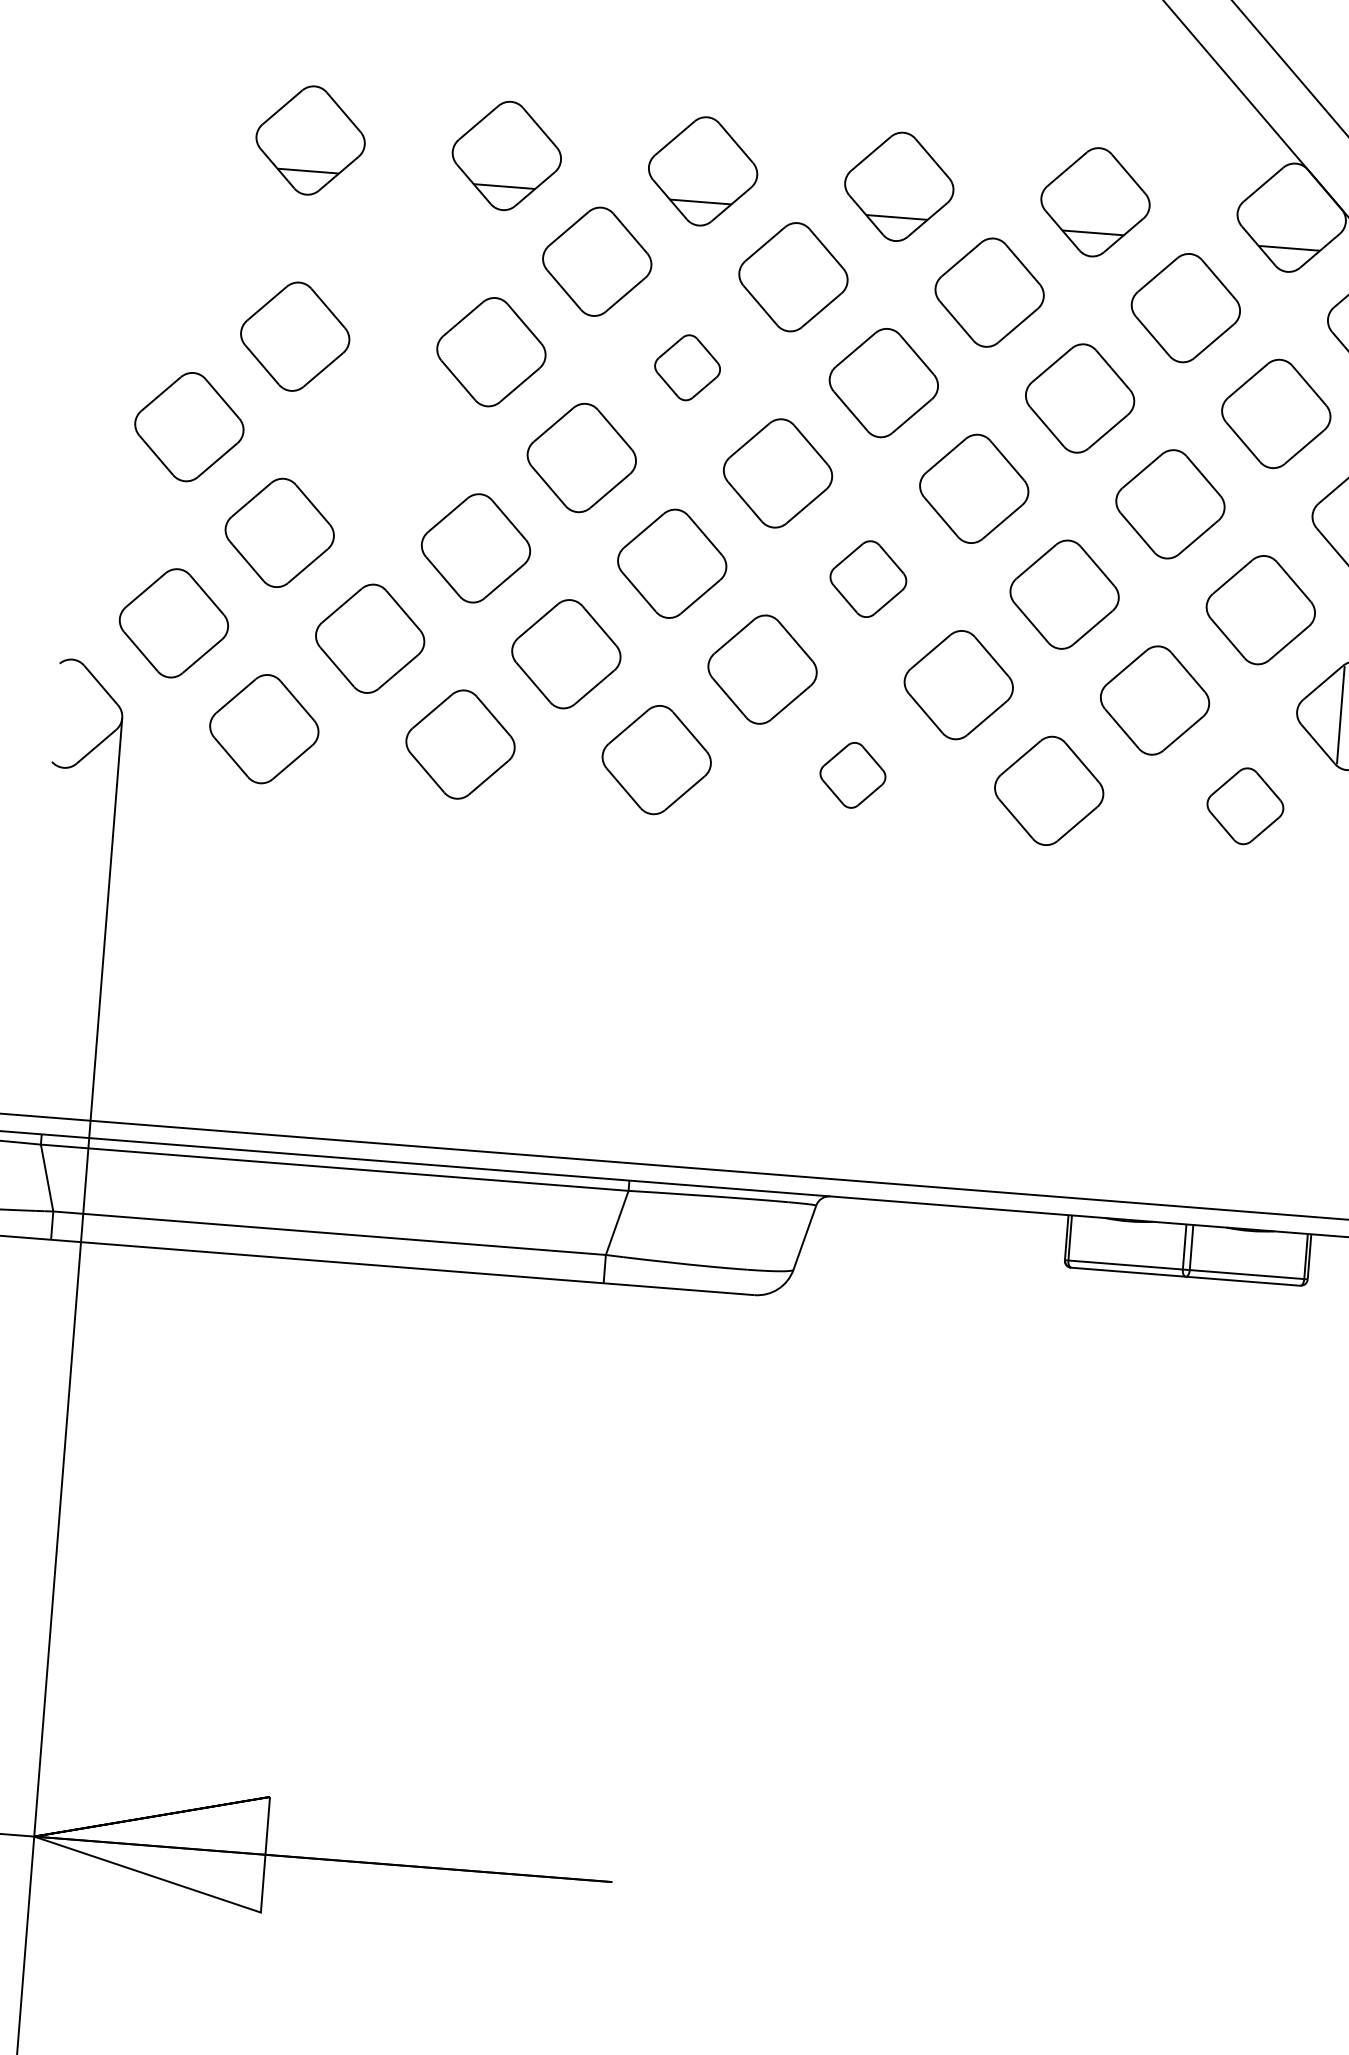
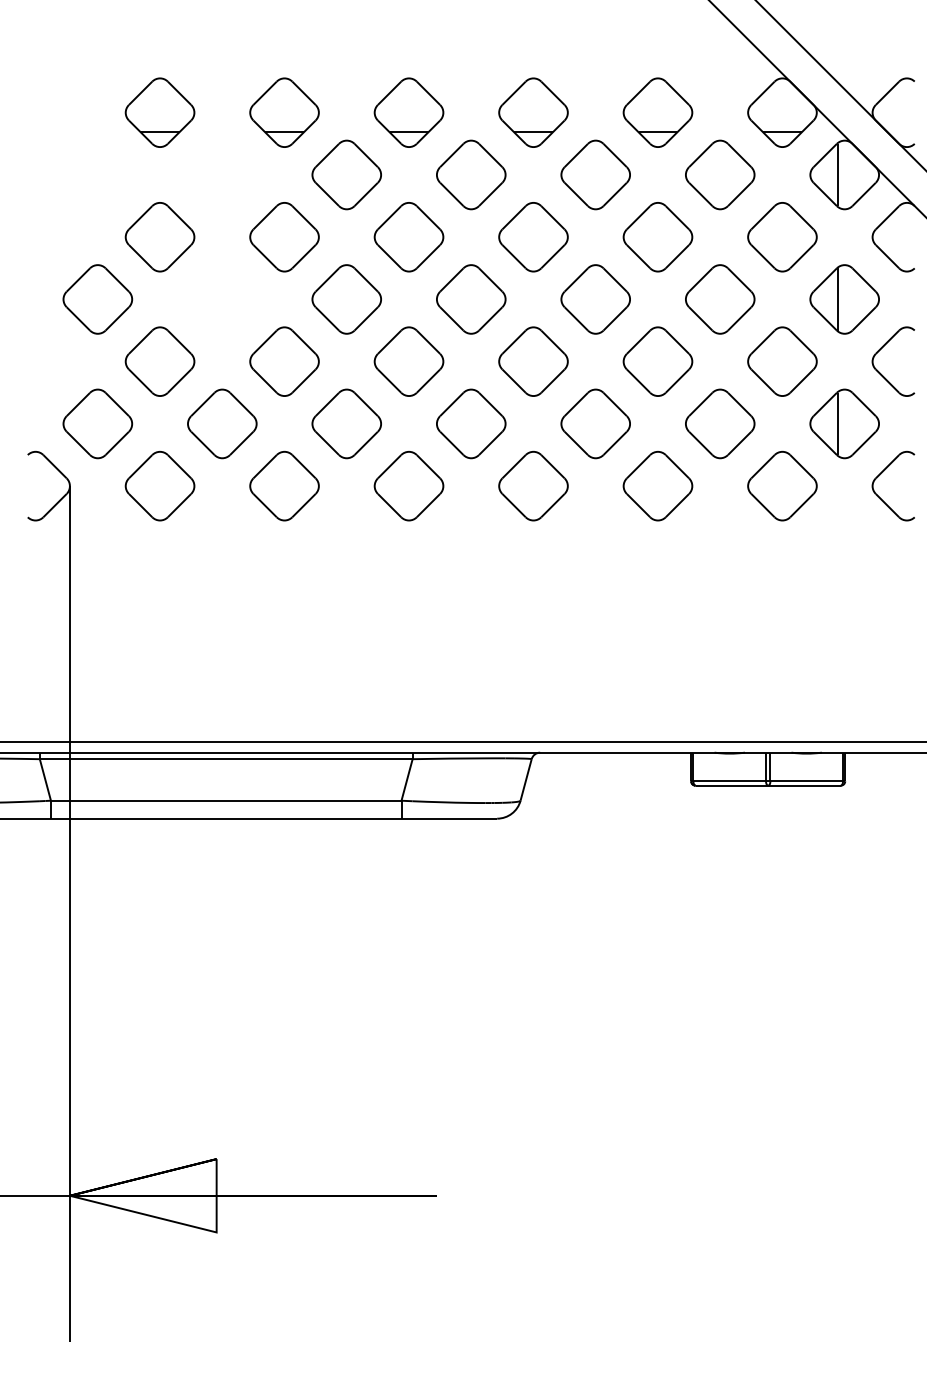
part: (686, 368) -> (408, 237), size x1.67
part: (868, 578) -> (533, 361), size x1.43
part: (853, 774) -> (533, 485), size x1.67
part: (1245, 805) -> (782, 485), size x1.43

